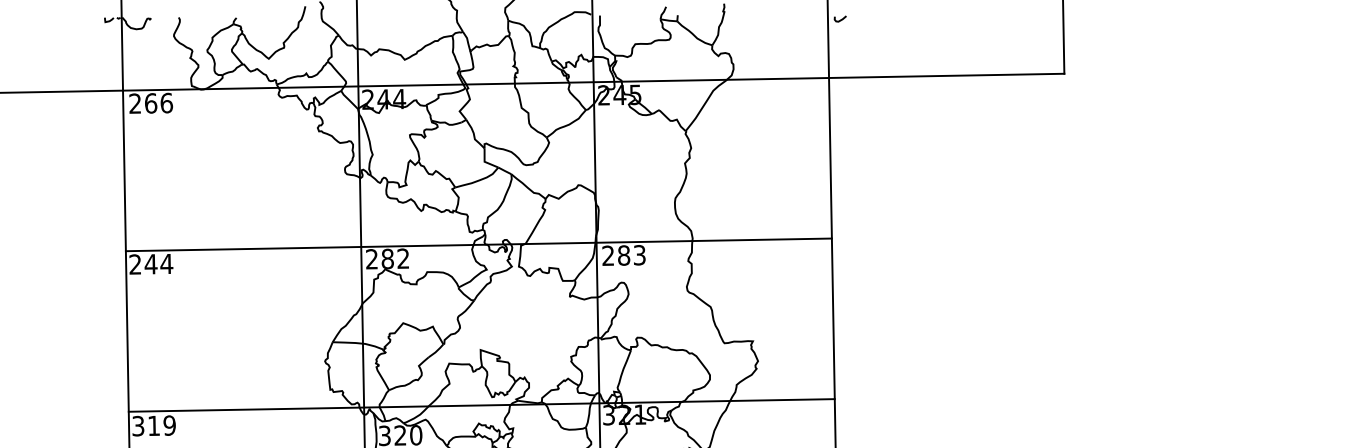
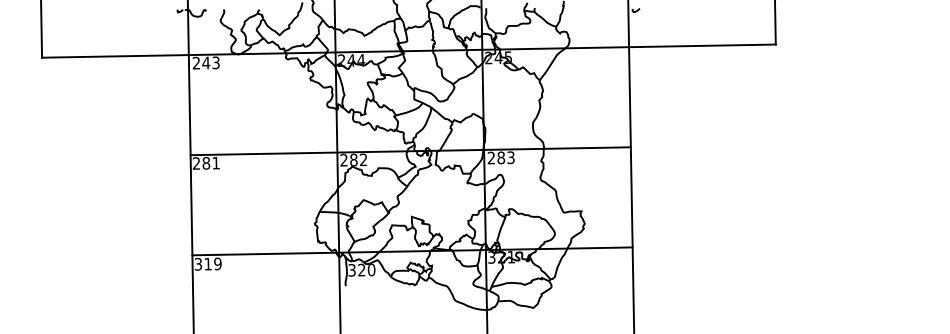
text: (157, 102) -> (210, 62), 266 -> 243
text: (159, 264) -> (211, 163), 244 -> 281

